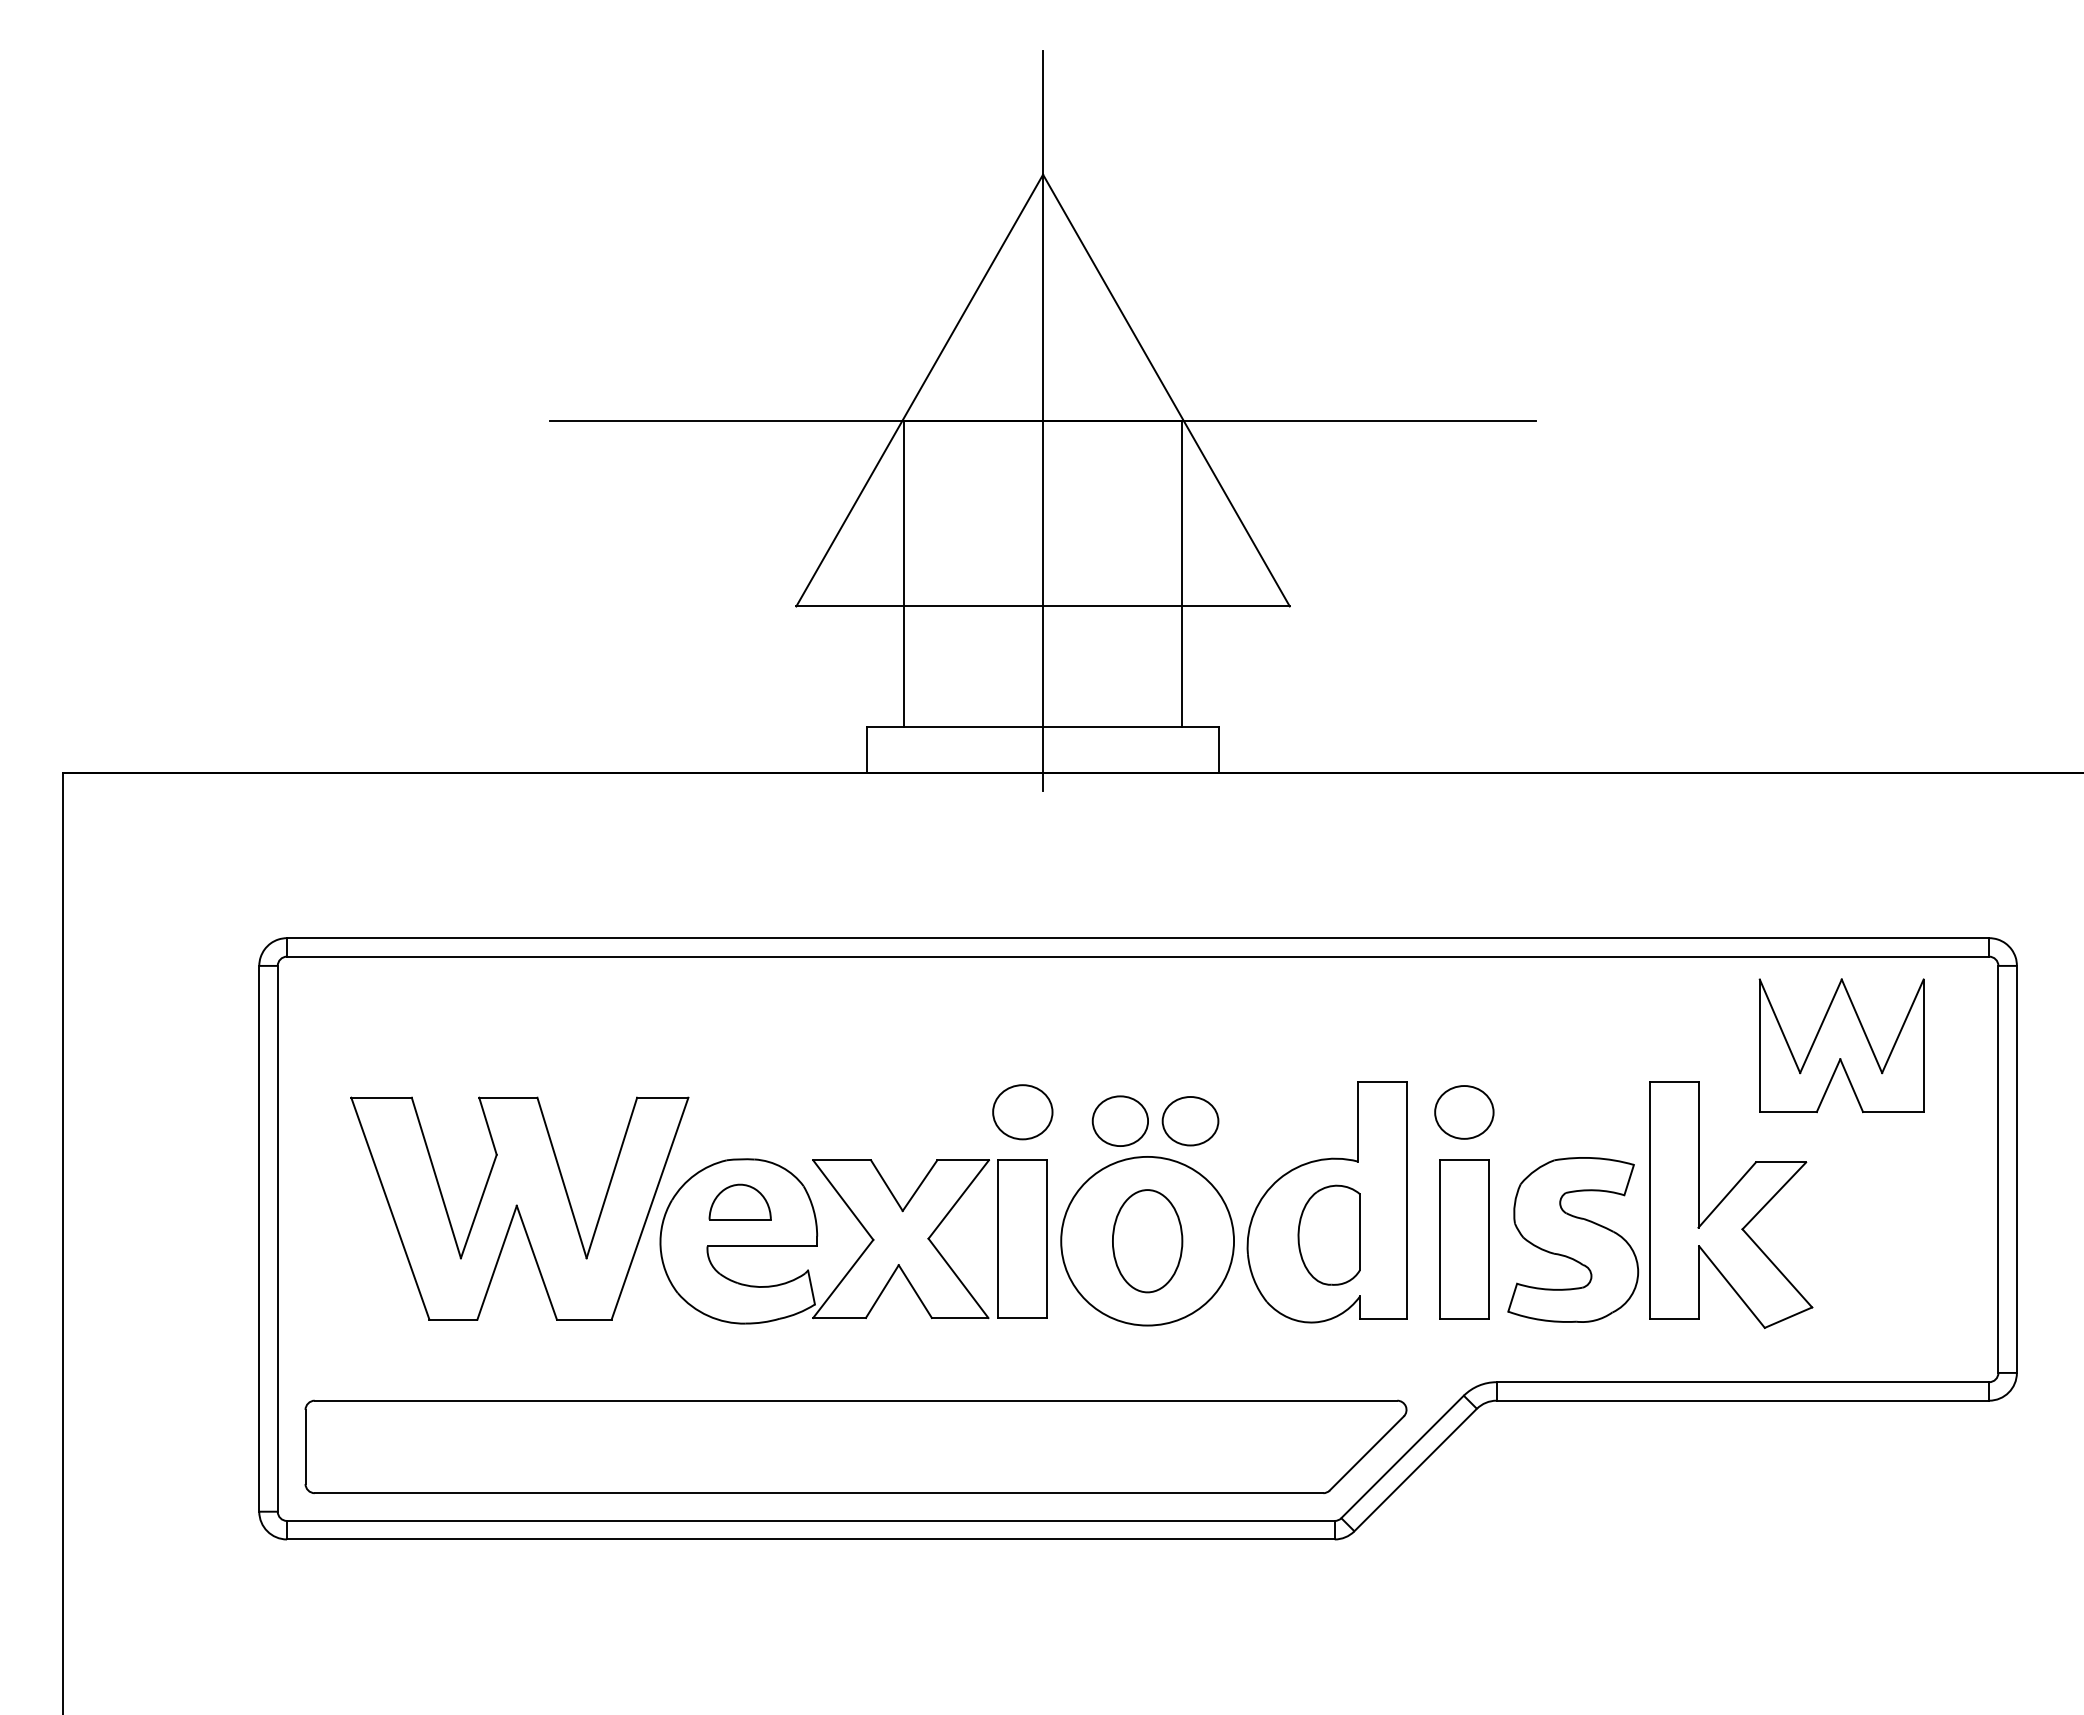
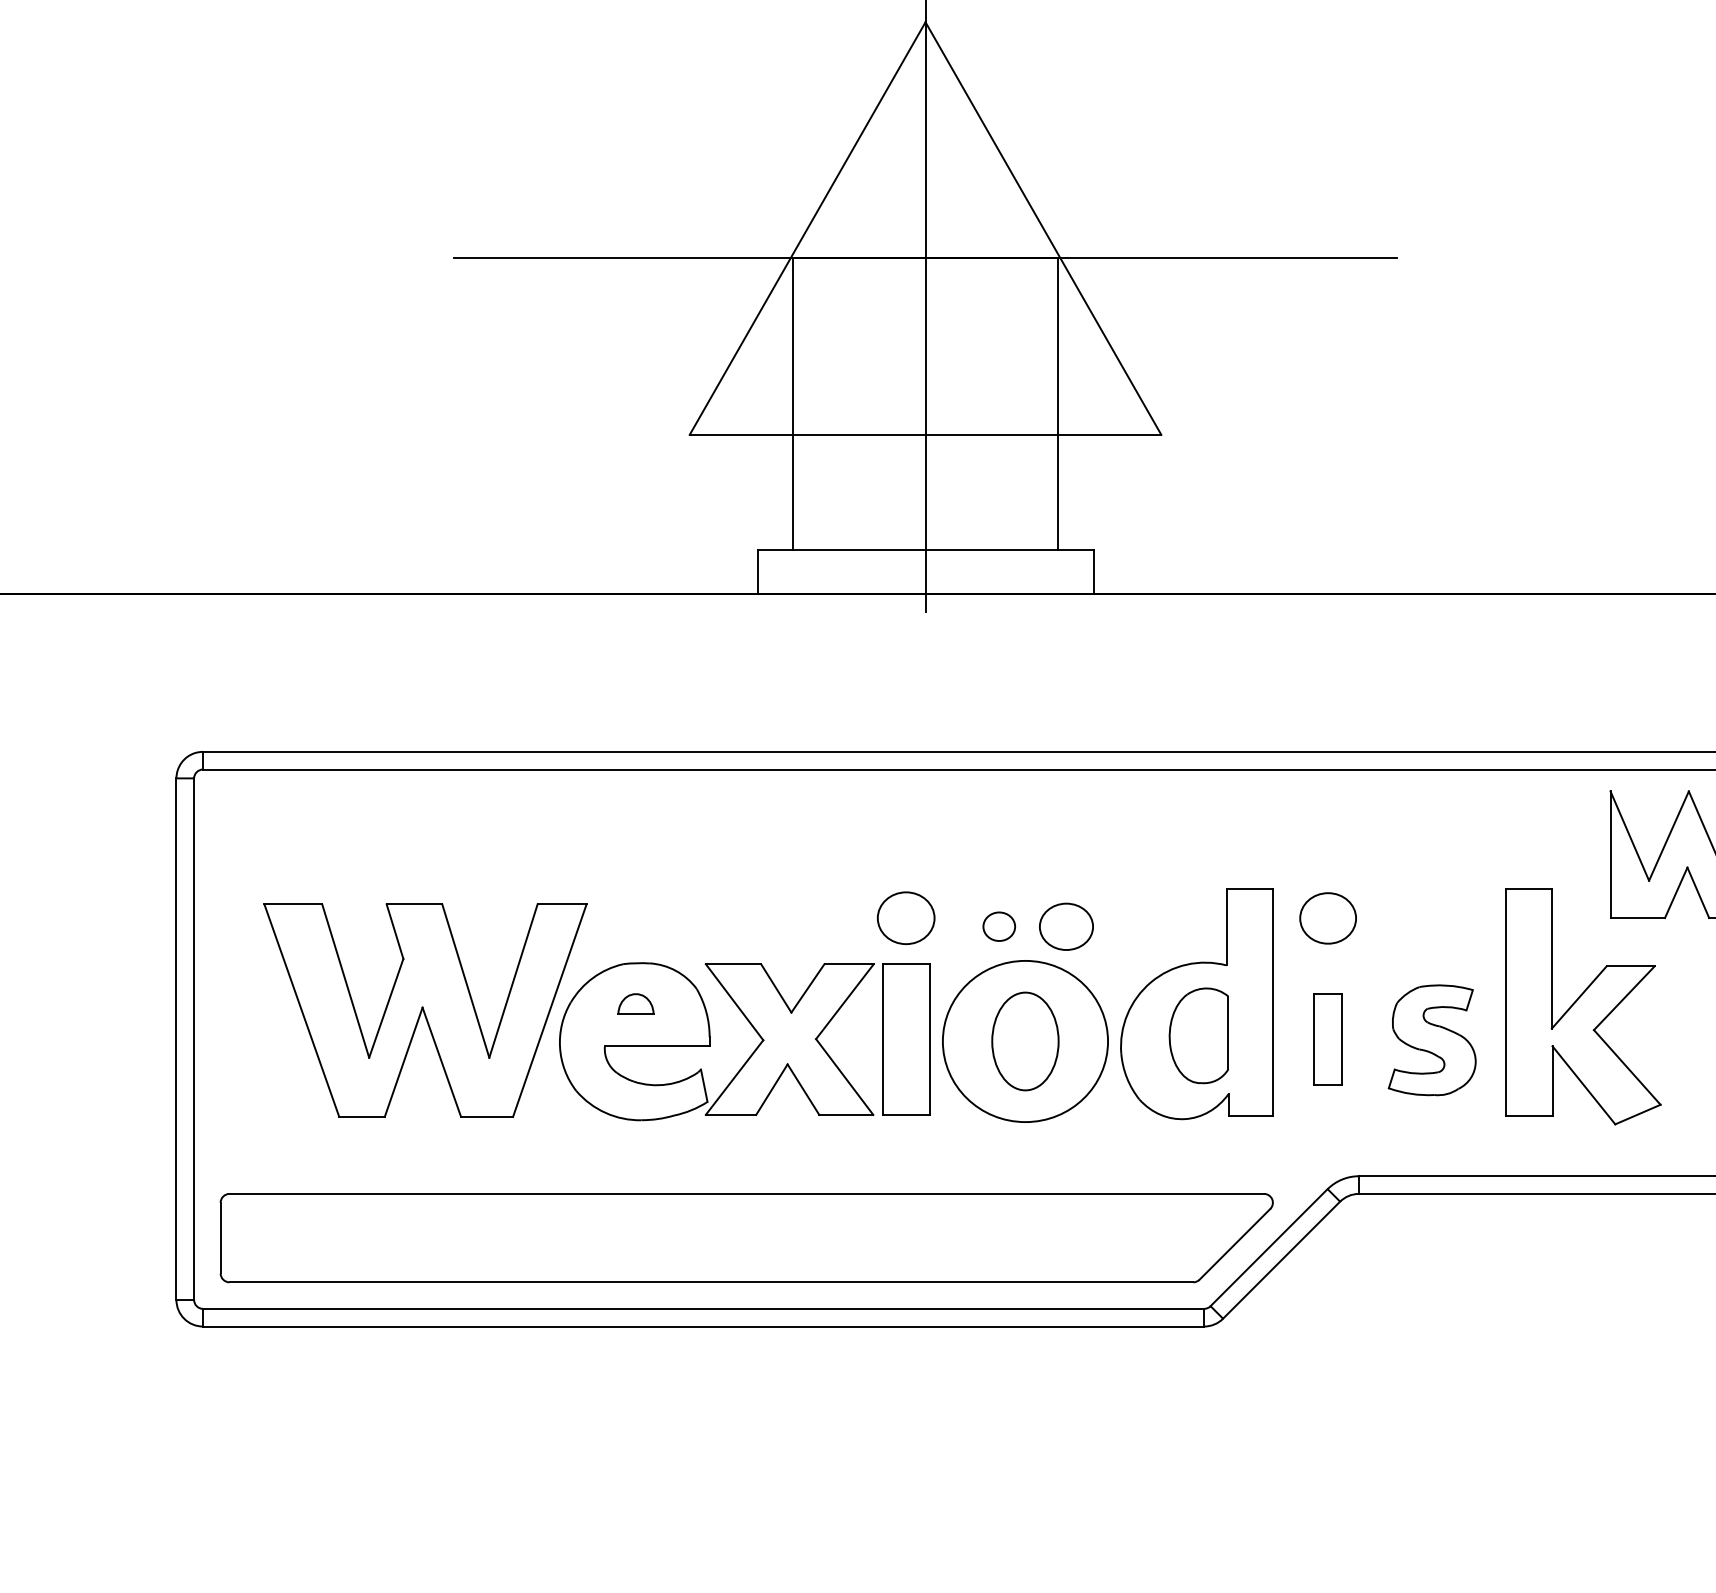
part: (1119, 1120) -> (998, 926), size x0.6
part: (739, 1201) -> (635, 1003), size x0.6
part: (1464, 1239) -> (1328, 1039), size x0.6
part: (1573, 1239) -> (1432, 1039), size x0.7

